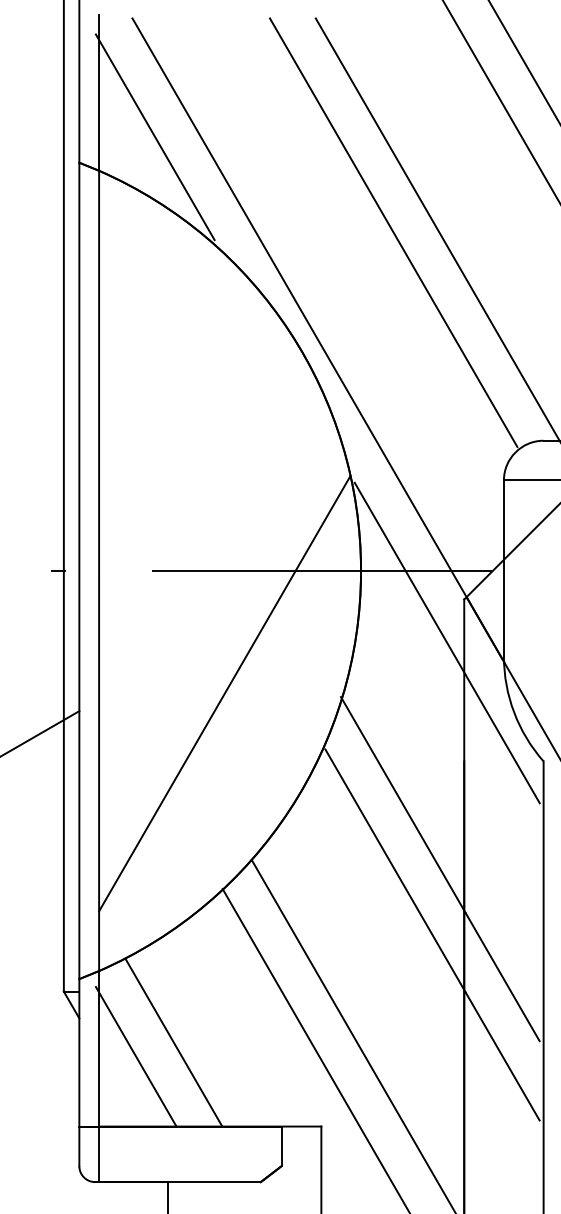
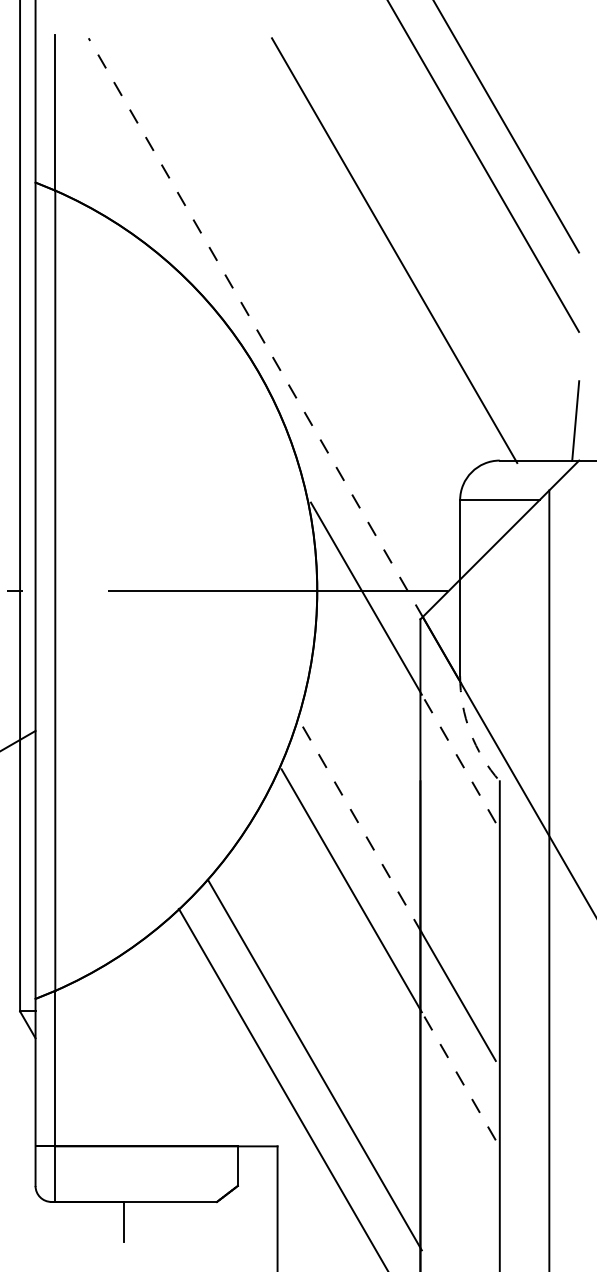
line: (155, 136) -> (111, 156), removed
line: (393, 232) -> (349, 252), removed
line: (300, 308) -> (256, 328), solid -> dashed
line: (224, 693) -> (180, 713), removed
arc: (514, 712) -> (470, 732), solid -> dashed
line: (502, 738) -> (458, 758), solid -> dashed
line: (403, 804) -> (359, 824), solid -> dashed
line: (173, 1042) -> (129, 1062), removed
line: (136, 1056) -> (92, 1076), removed
line: (502, 1056) -> (458, 1076), solid -> dashed

